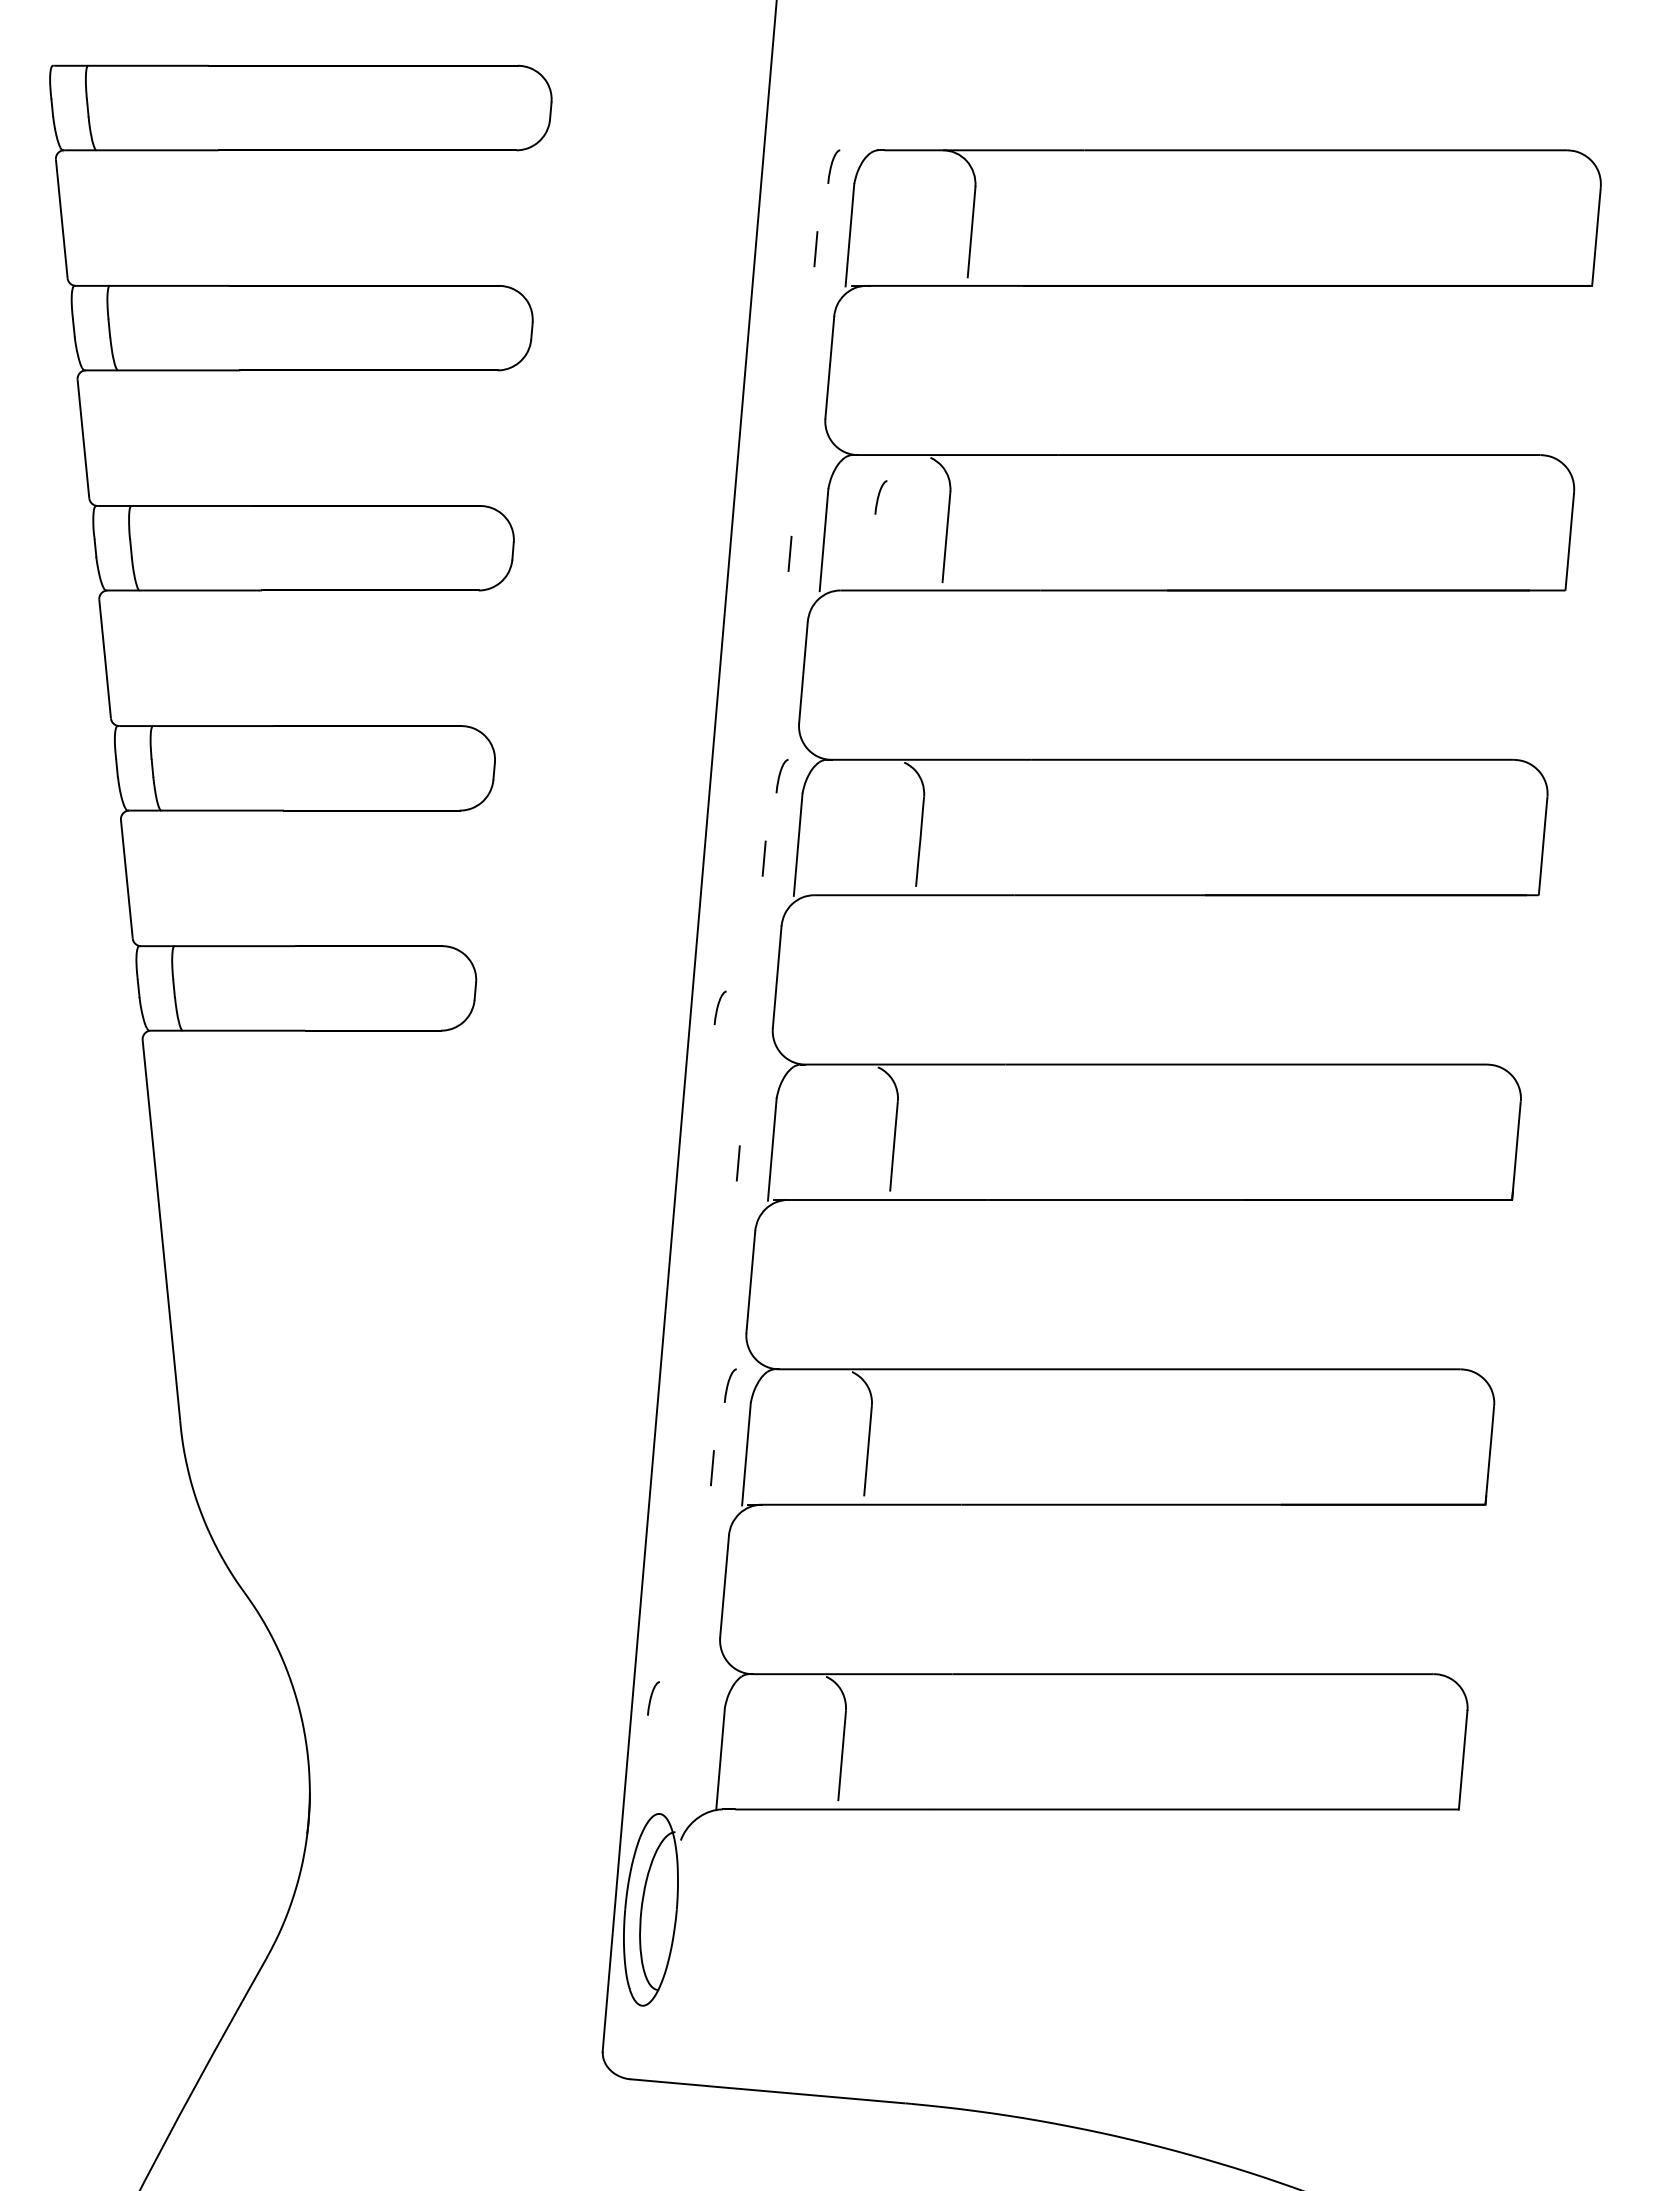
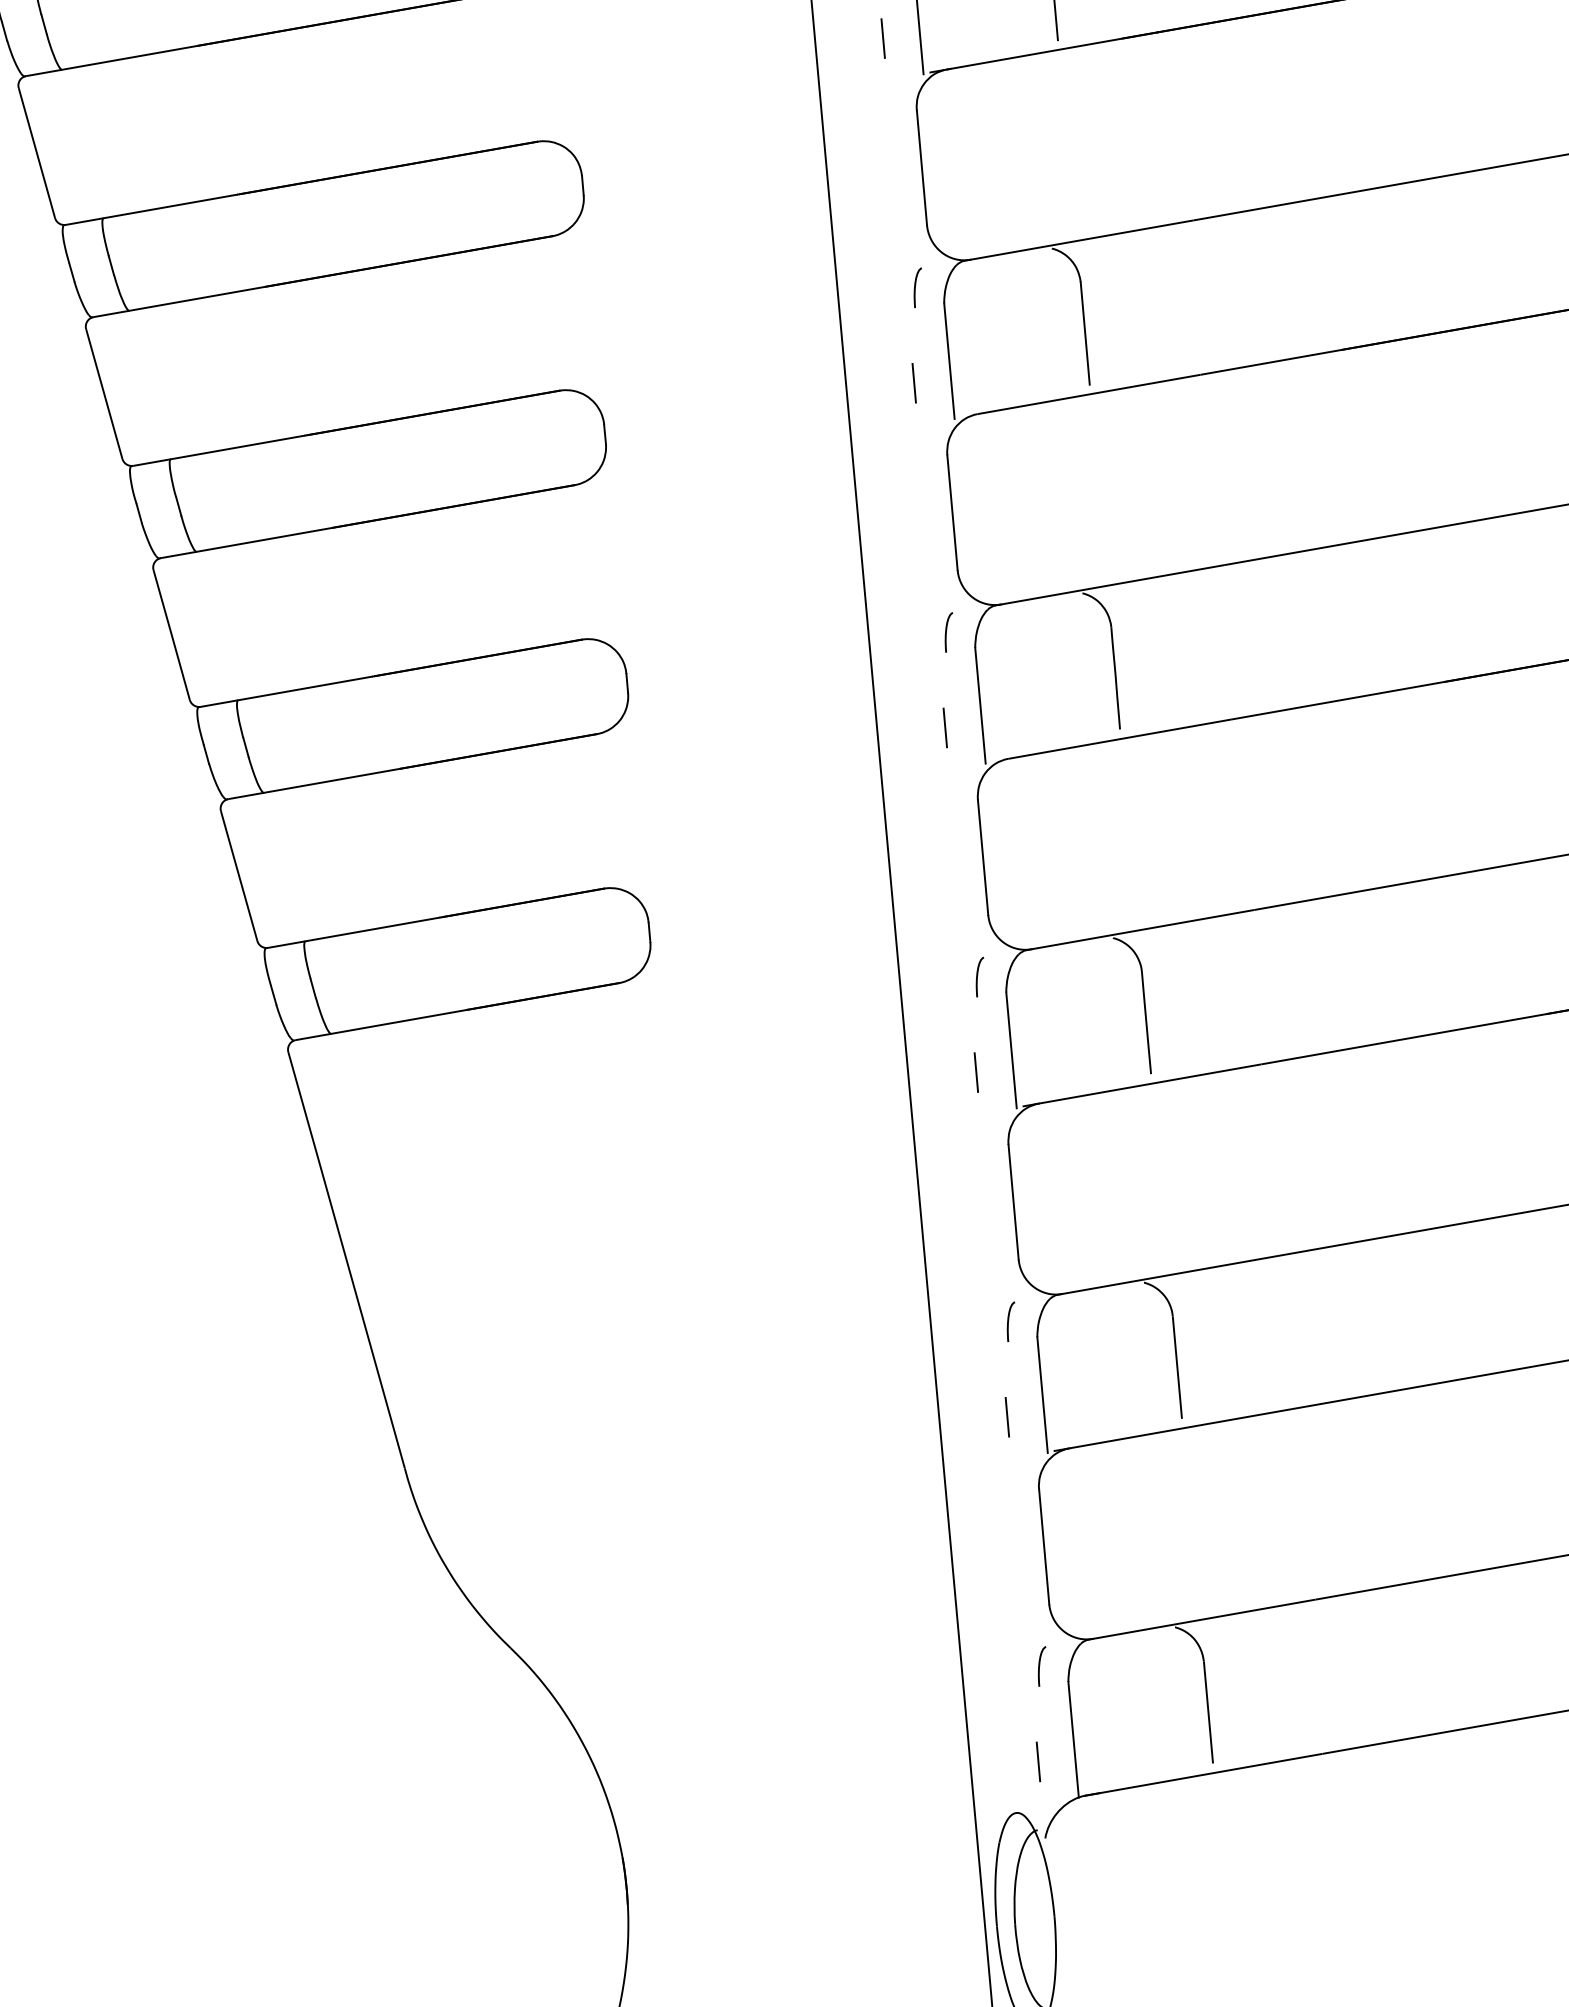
curve: (879, 497) -> (916, 288), moved
curve: (718, 1007) -> (978, 977), moved
curve: (651, 1698) -> (1040, 1666), moved
line: (686, 1772) -> (1038, 1761), added

